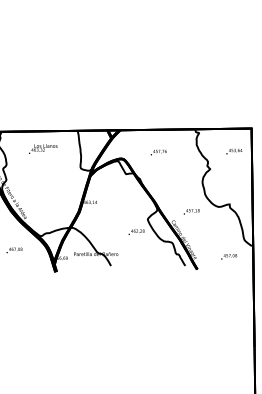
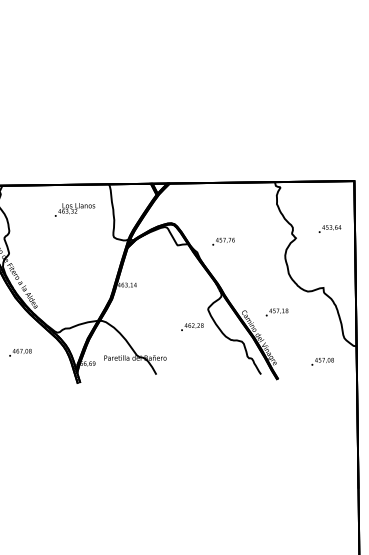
text: (43, 148) -> (75, 209), moved
text: (234, 151) -> (330, 228), moved
text: (158, 152) -> (223, 241), moved
text: (191, 211) -> (276, 312), moved

